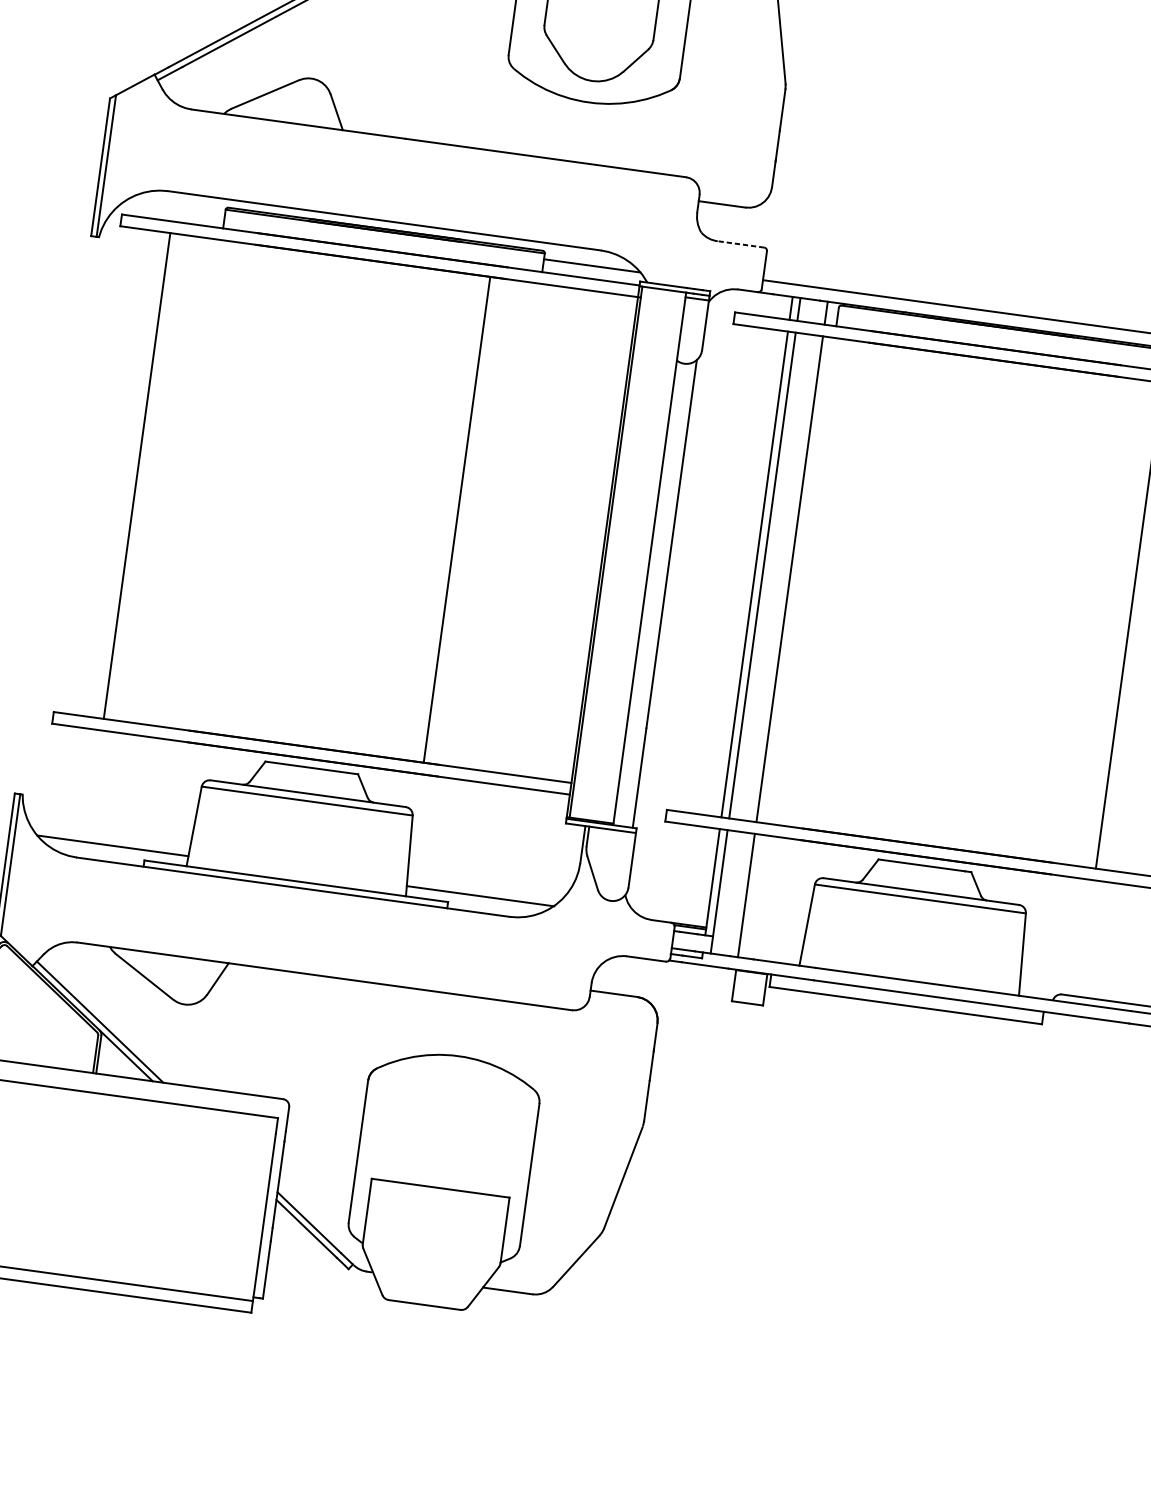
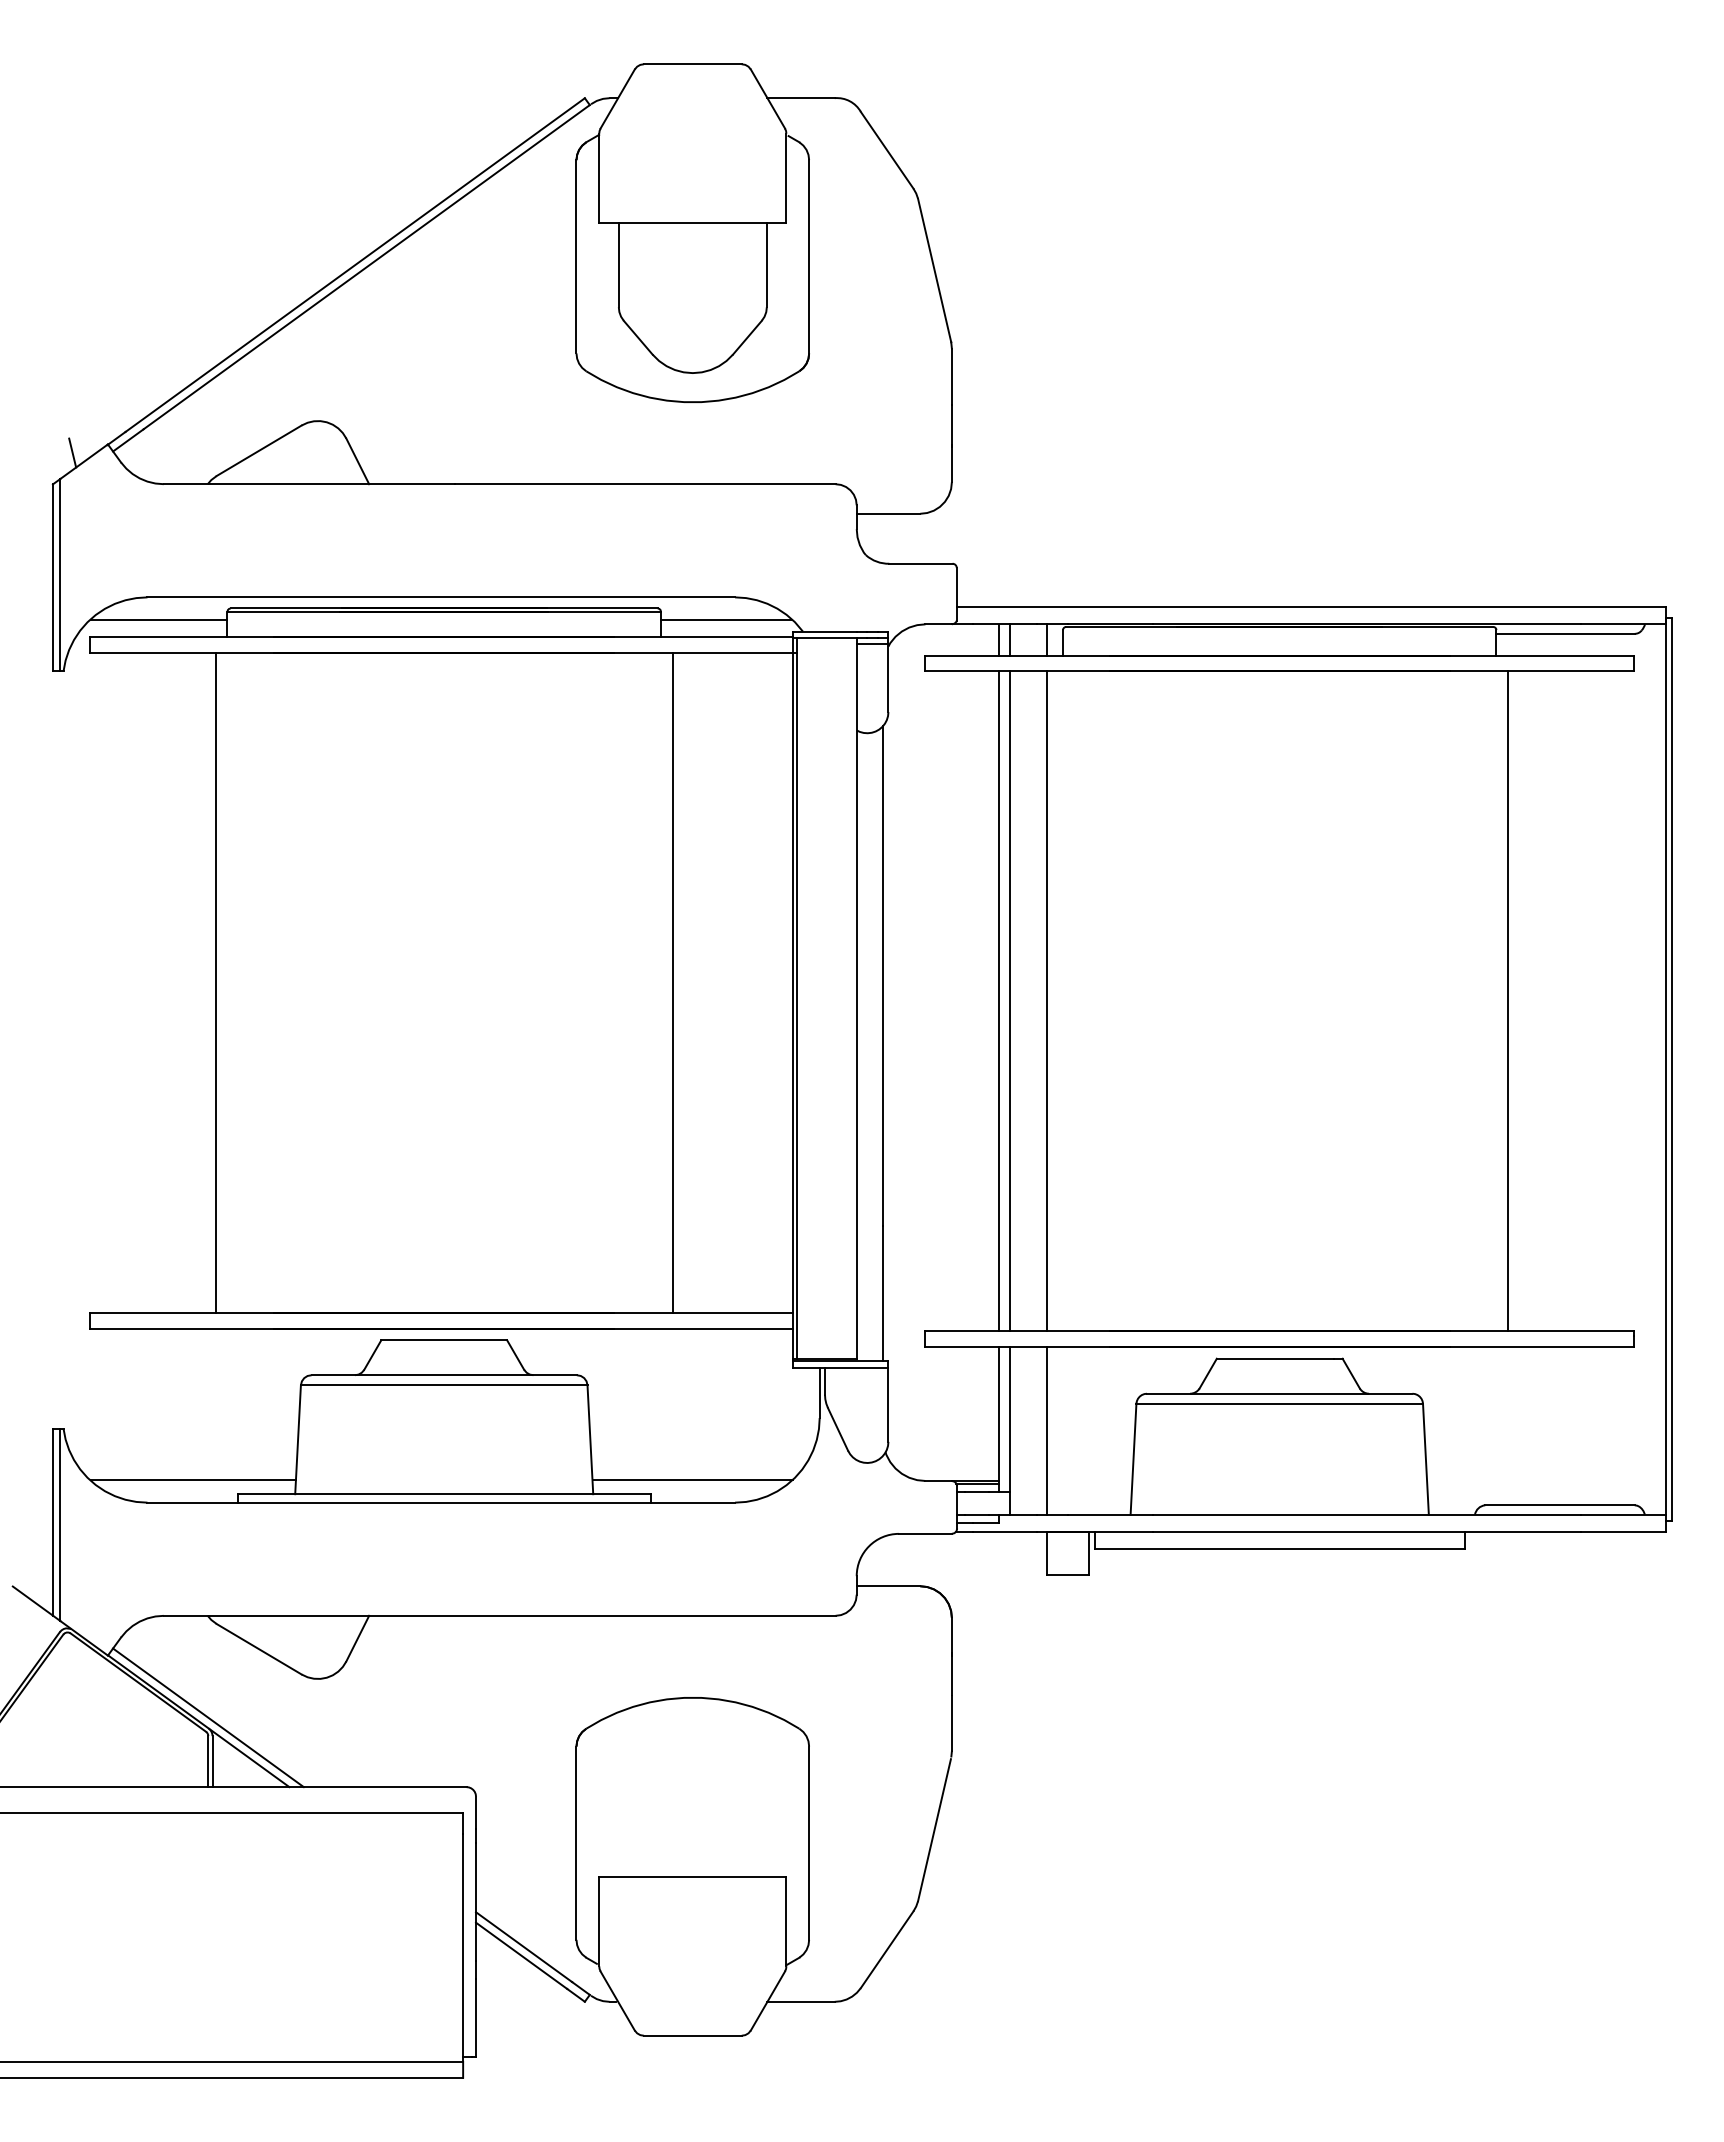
line: (127, 76) -> (72, 452), added
line: (174, 208) -> (158, 619), added
line: (740, 244) -> (920, 563), dashed -> solid
line: (136, 475) -> (215, 982), moved
line: (457, 519) -> (672, 982), moved

